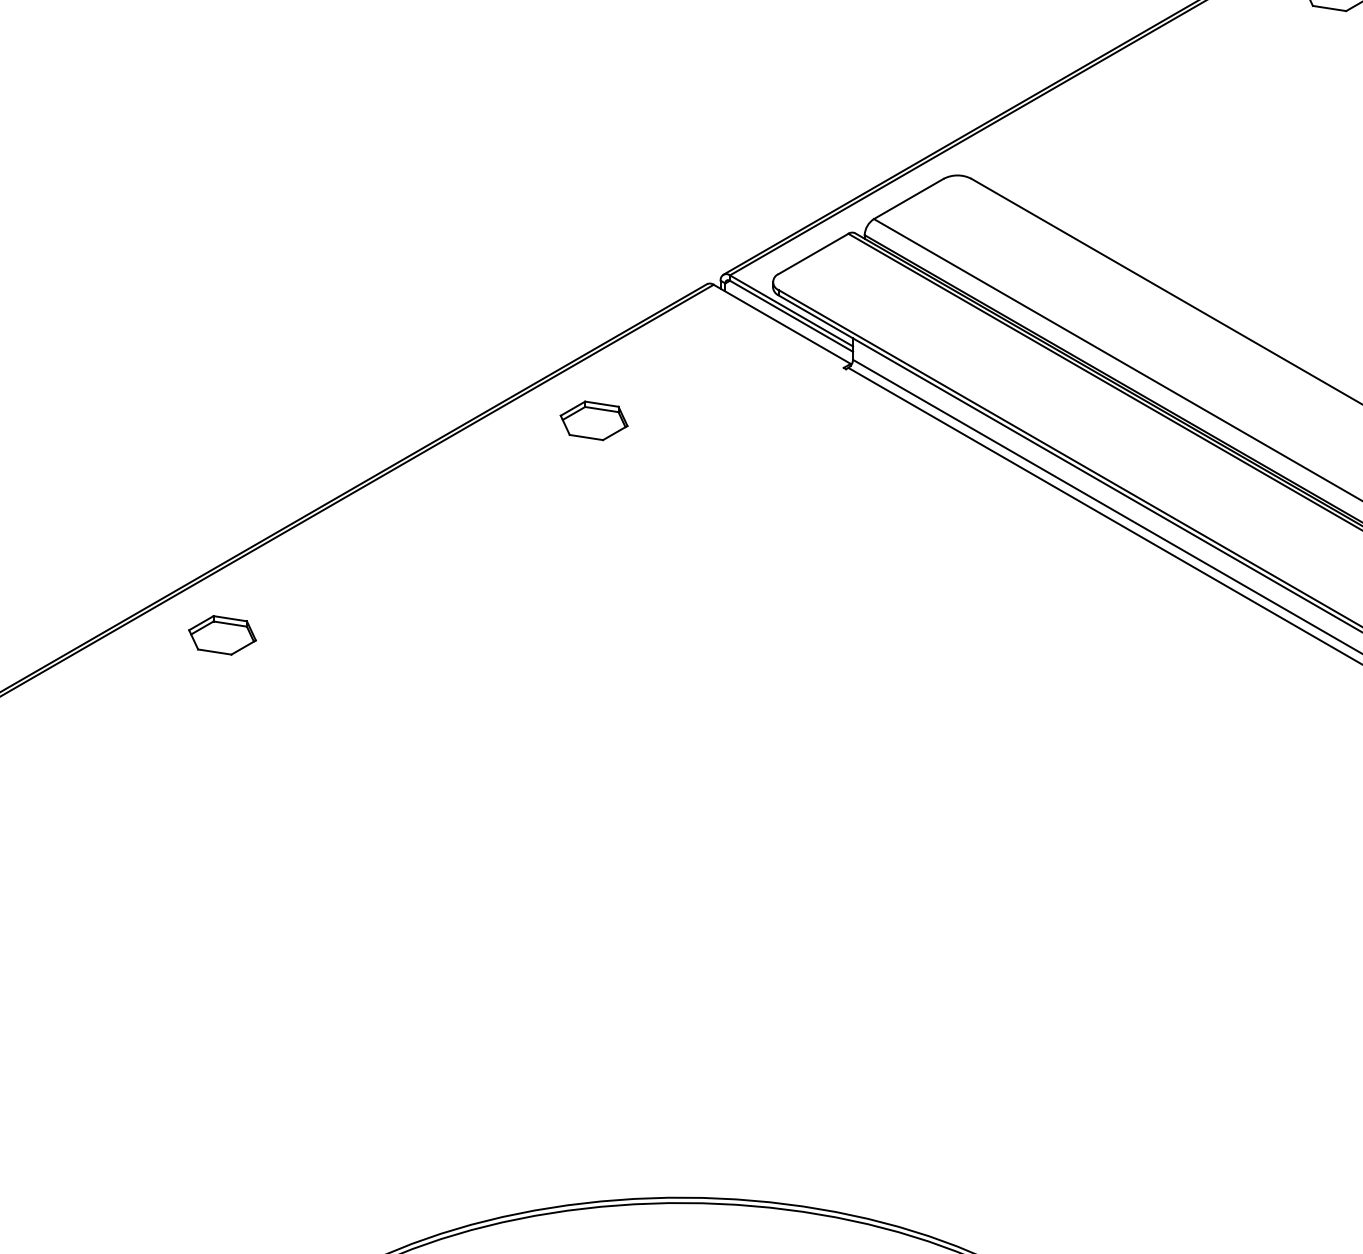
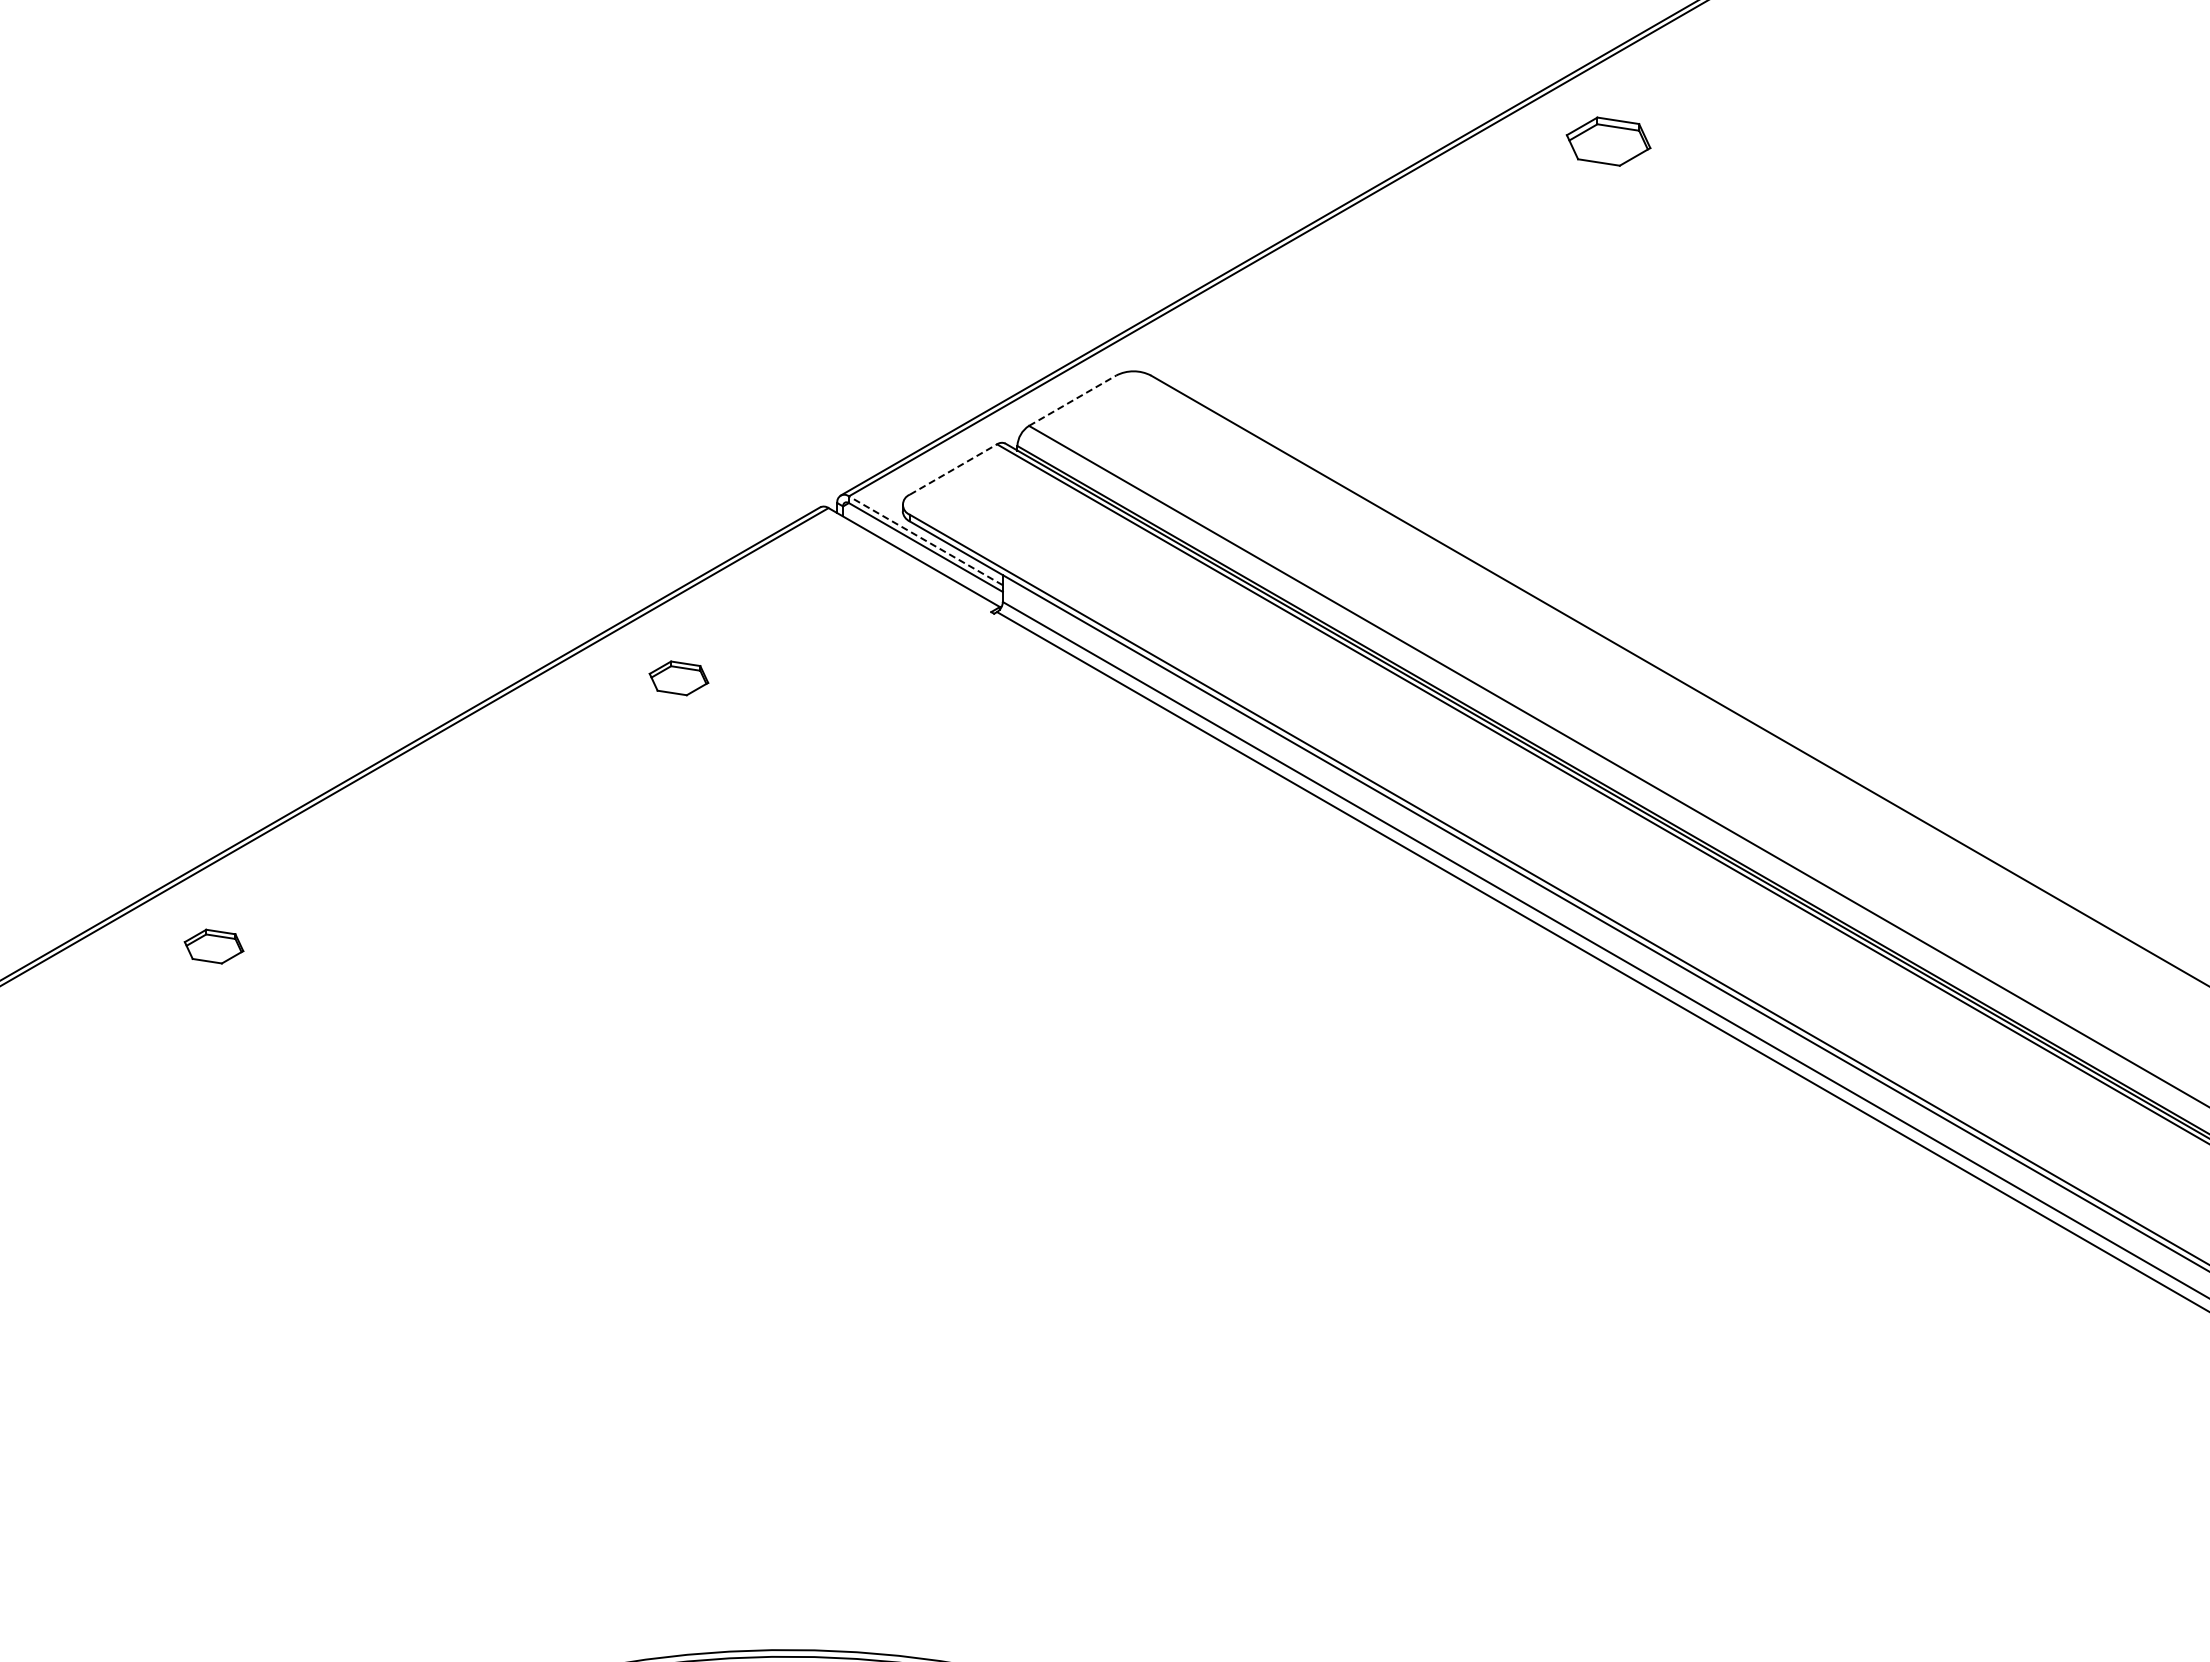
line: (909, 198) -> (1073, 400), solid -> dashed
line: (813, 253) -> (953, 469), solid -> dashed
line: (791, 310) -> (925, 540), solid -> dashed
part: (593, 421) -> (678, 678), size x0.7
part: (222, 635) -> (213, 946), size x0.7

